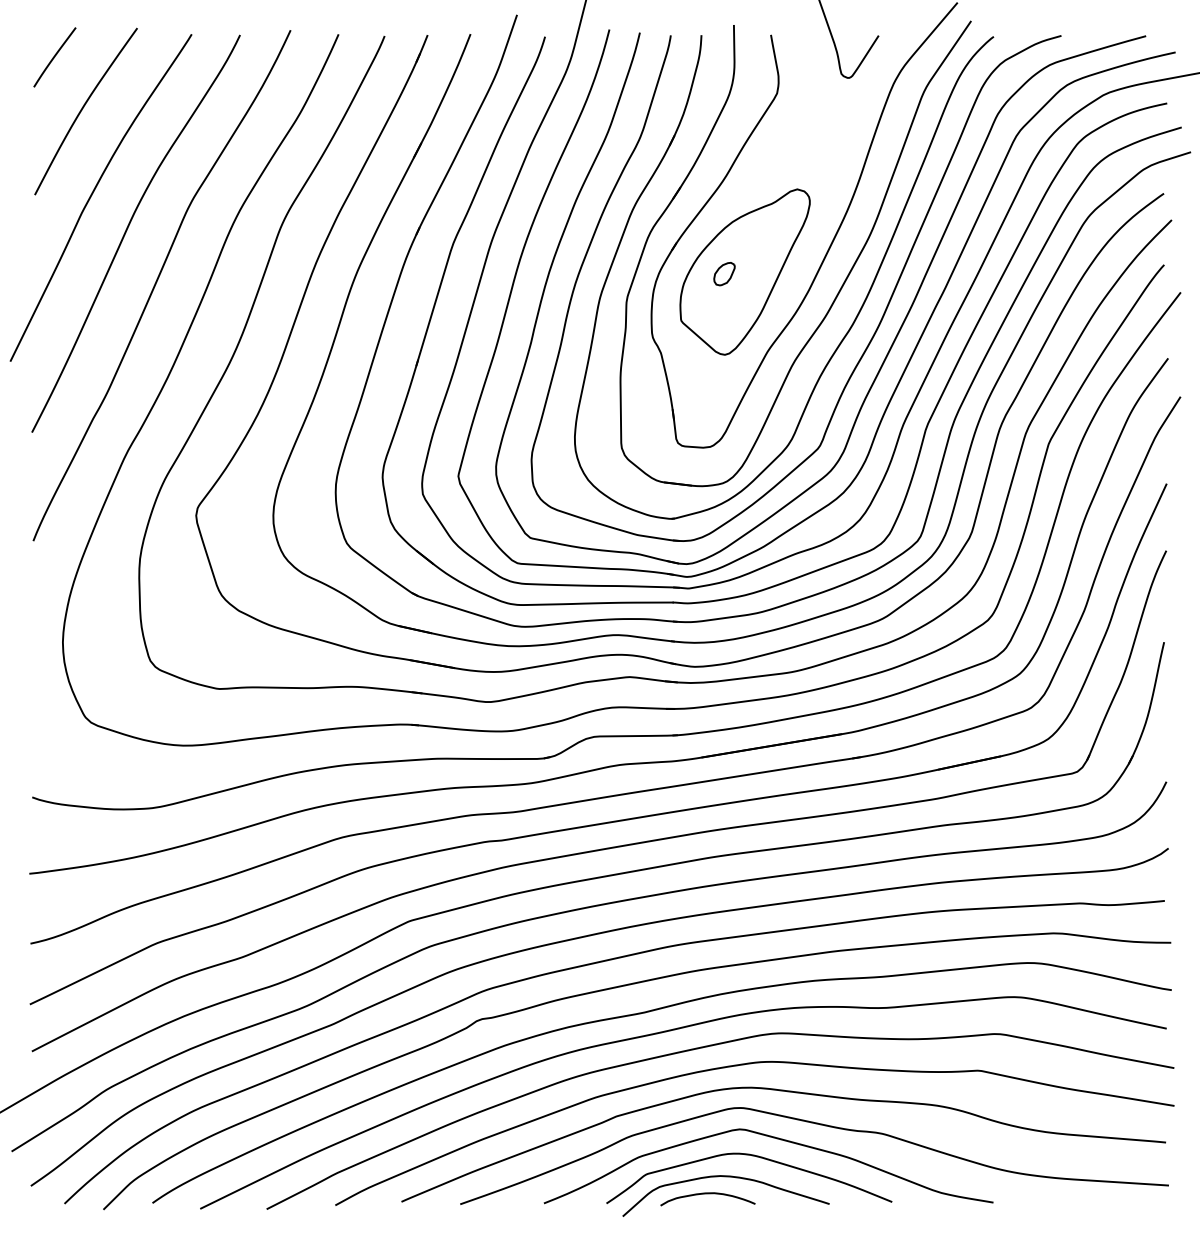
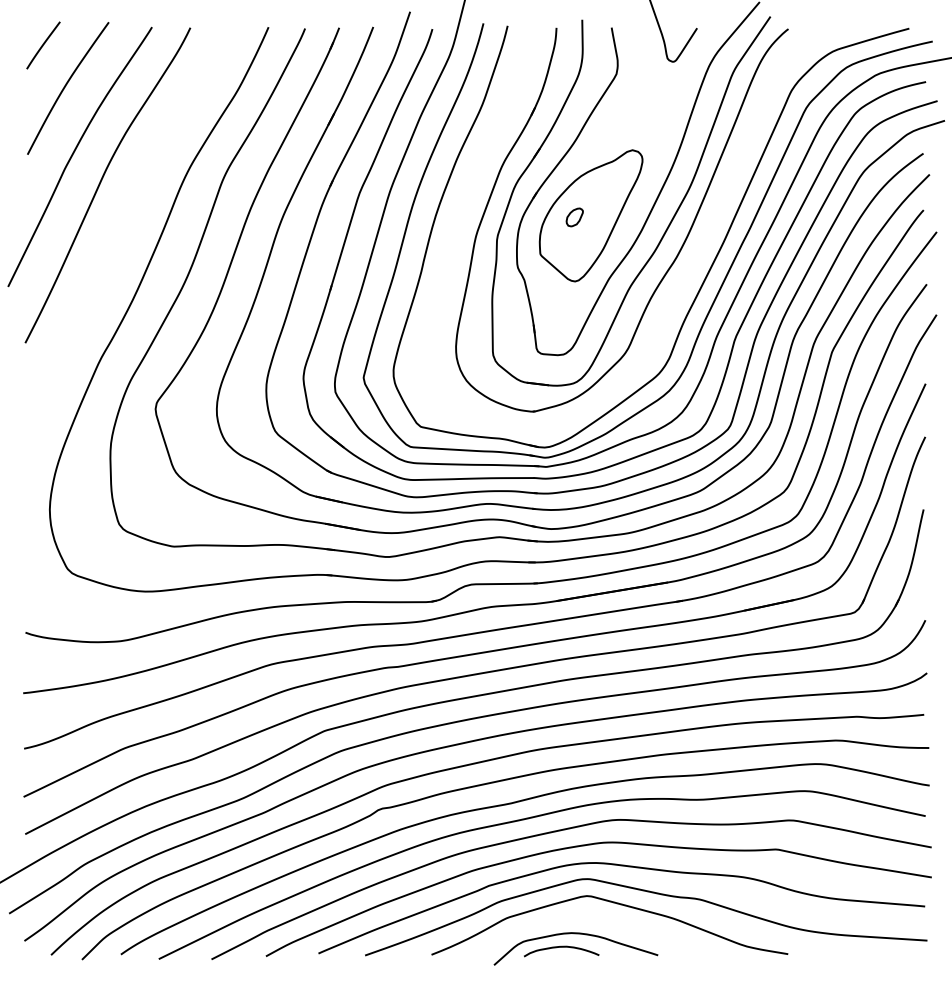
curve: (157, 284) -> (124, 225), removed
part: (876, 327) -> (695, 259), removed
curve: (749, 1156) -> (594, 917), removed

